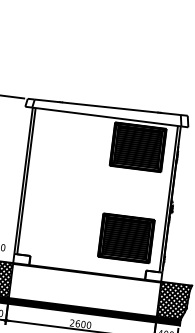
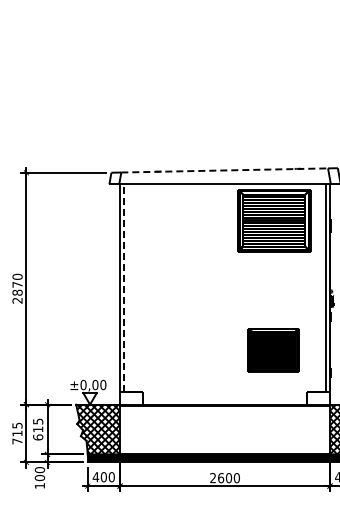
line: (108, 107) -> (225, 170), solid -> dashed
line: (26, 181) -> (124, 288), solid -> dashed
part: (126, 237) -> (273, 349), size x0.7

